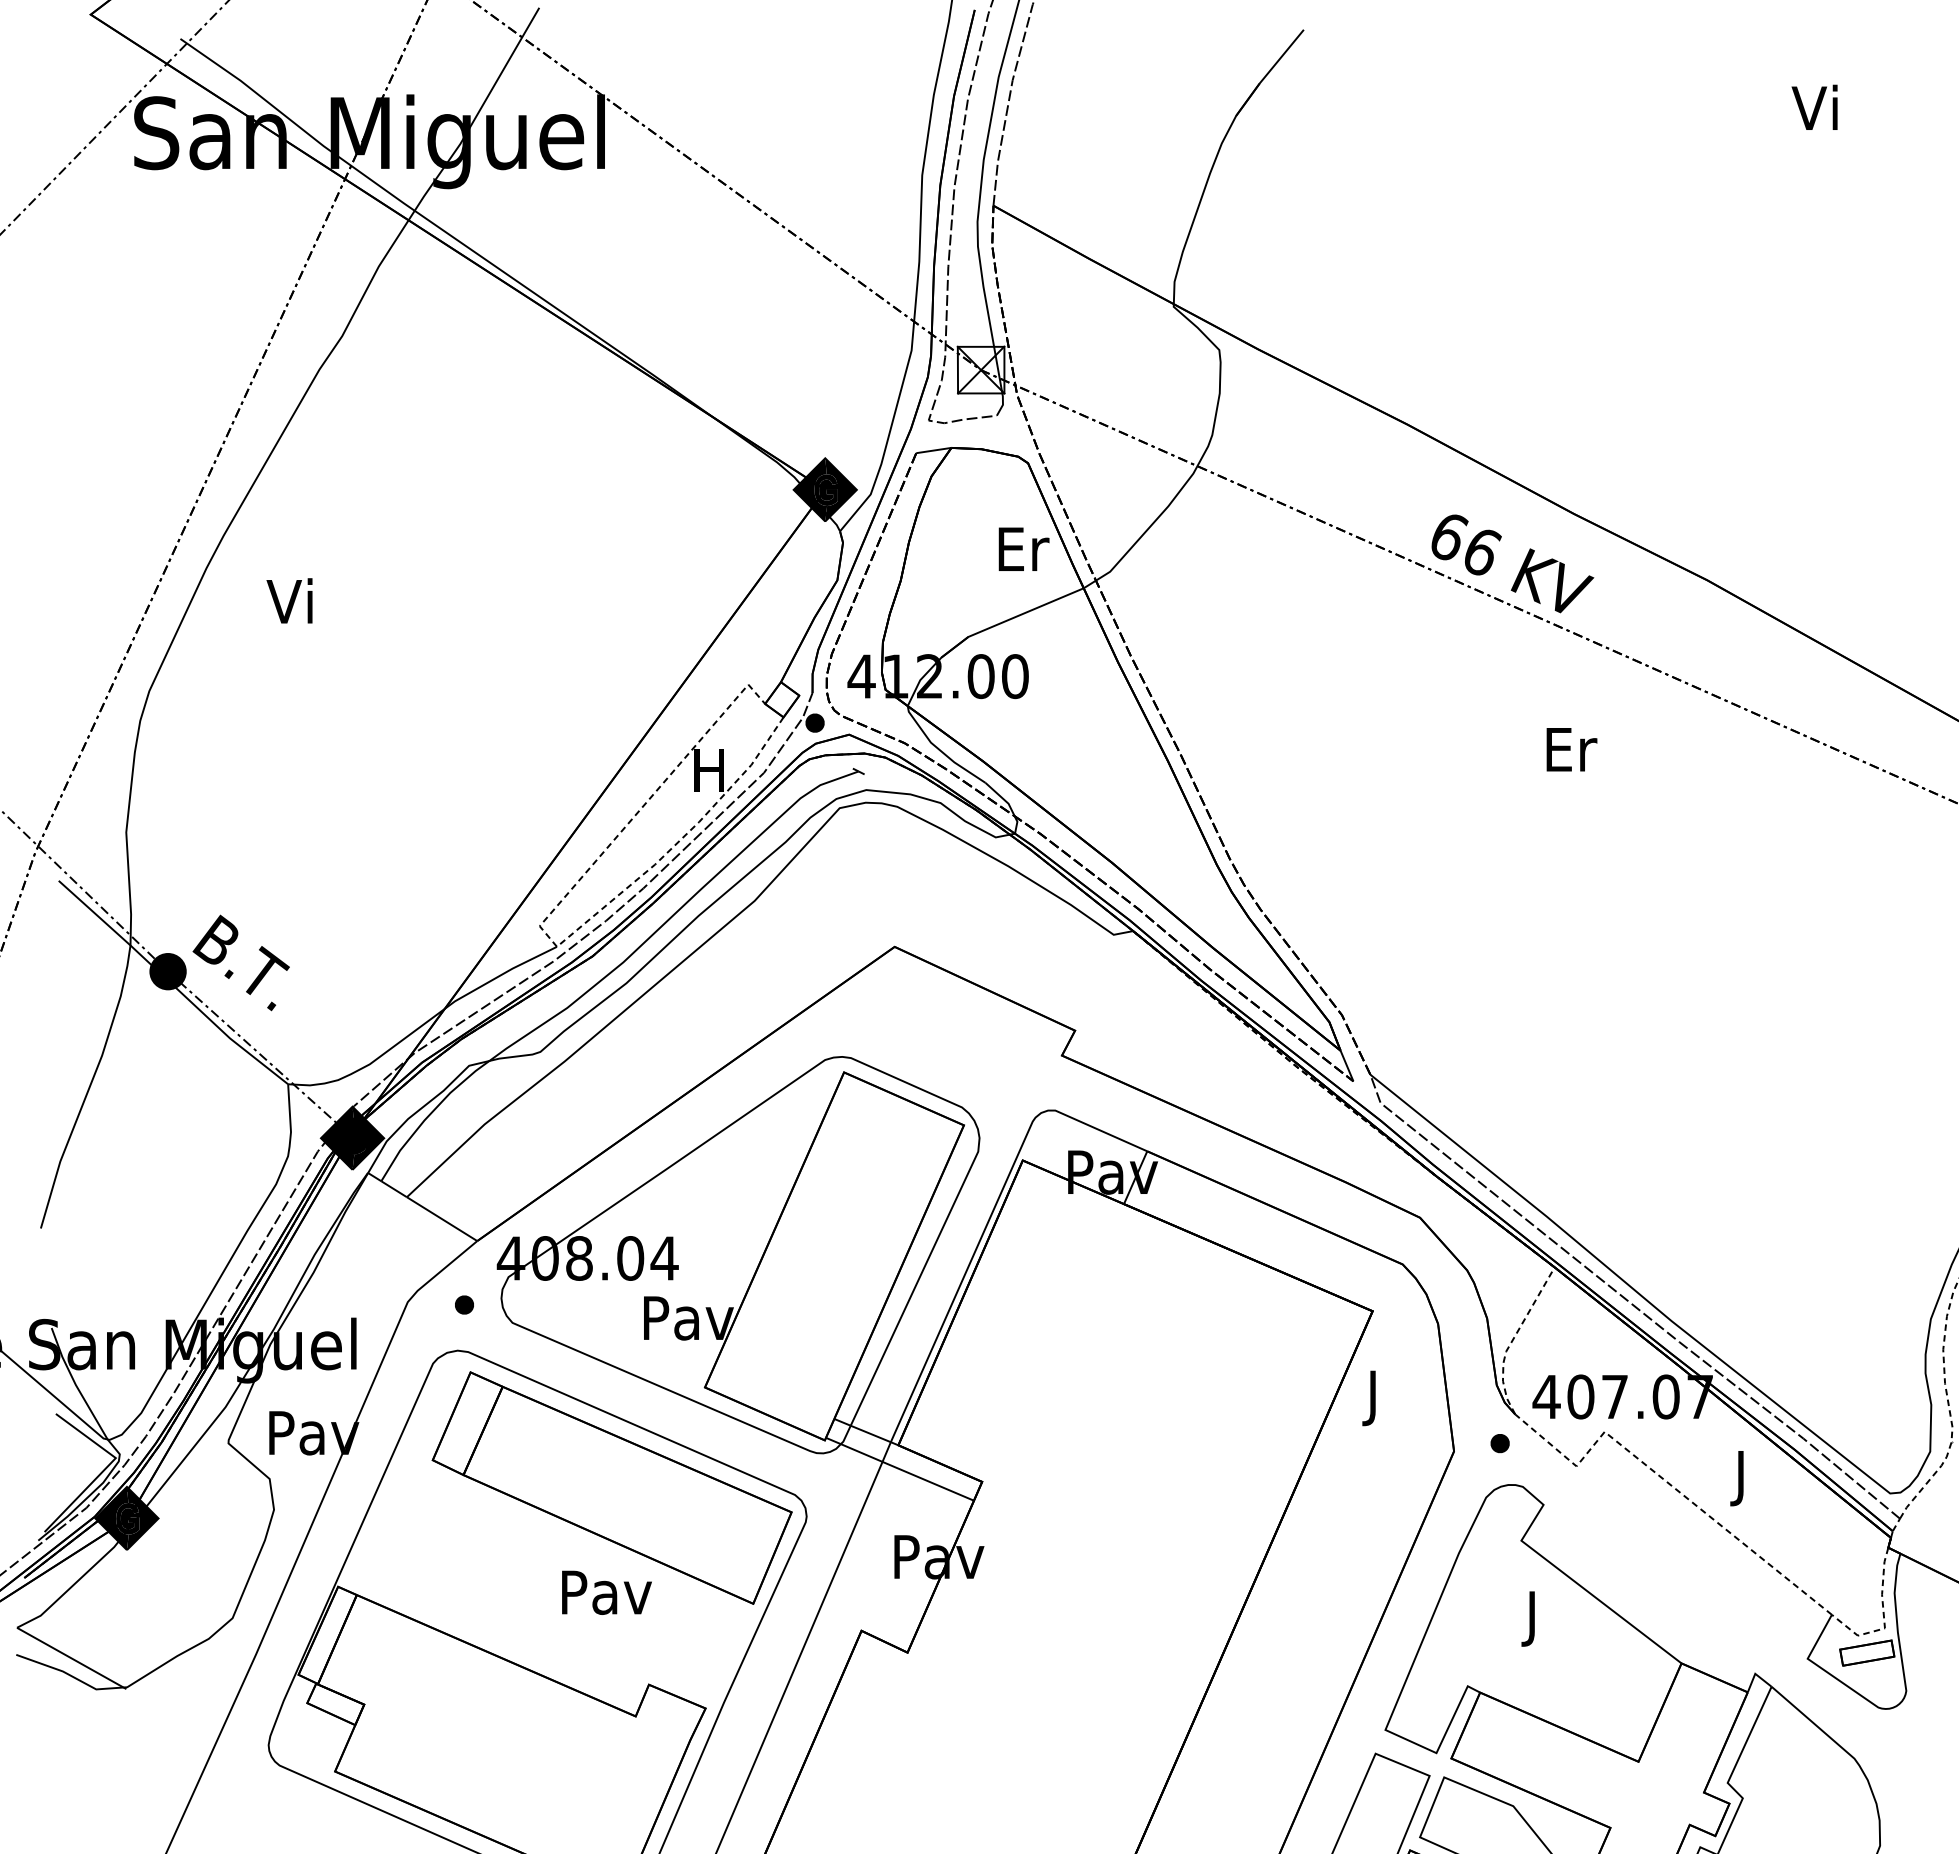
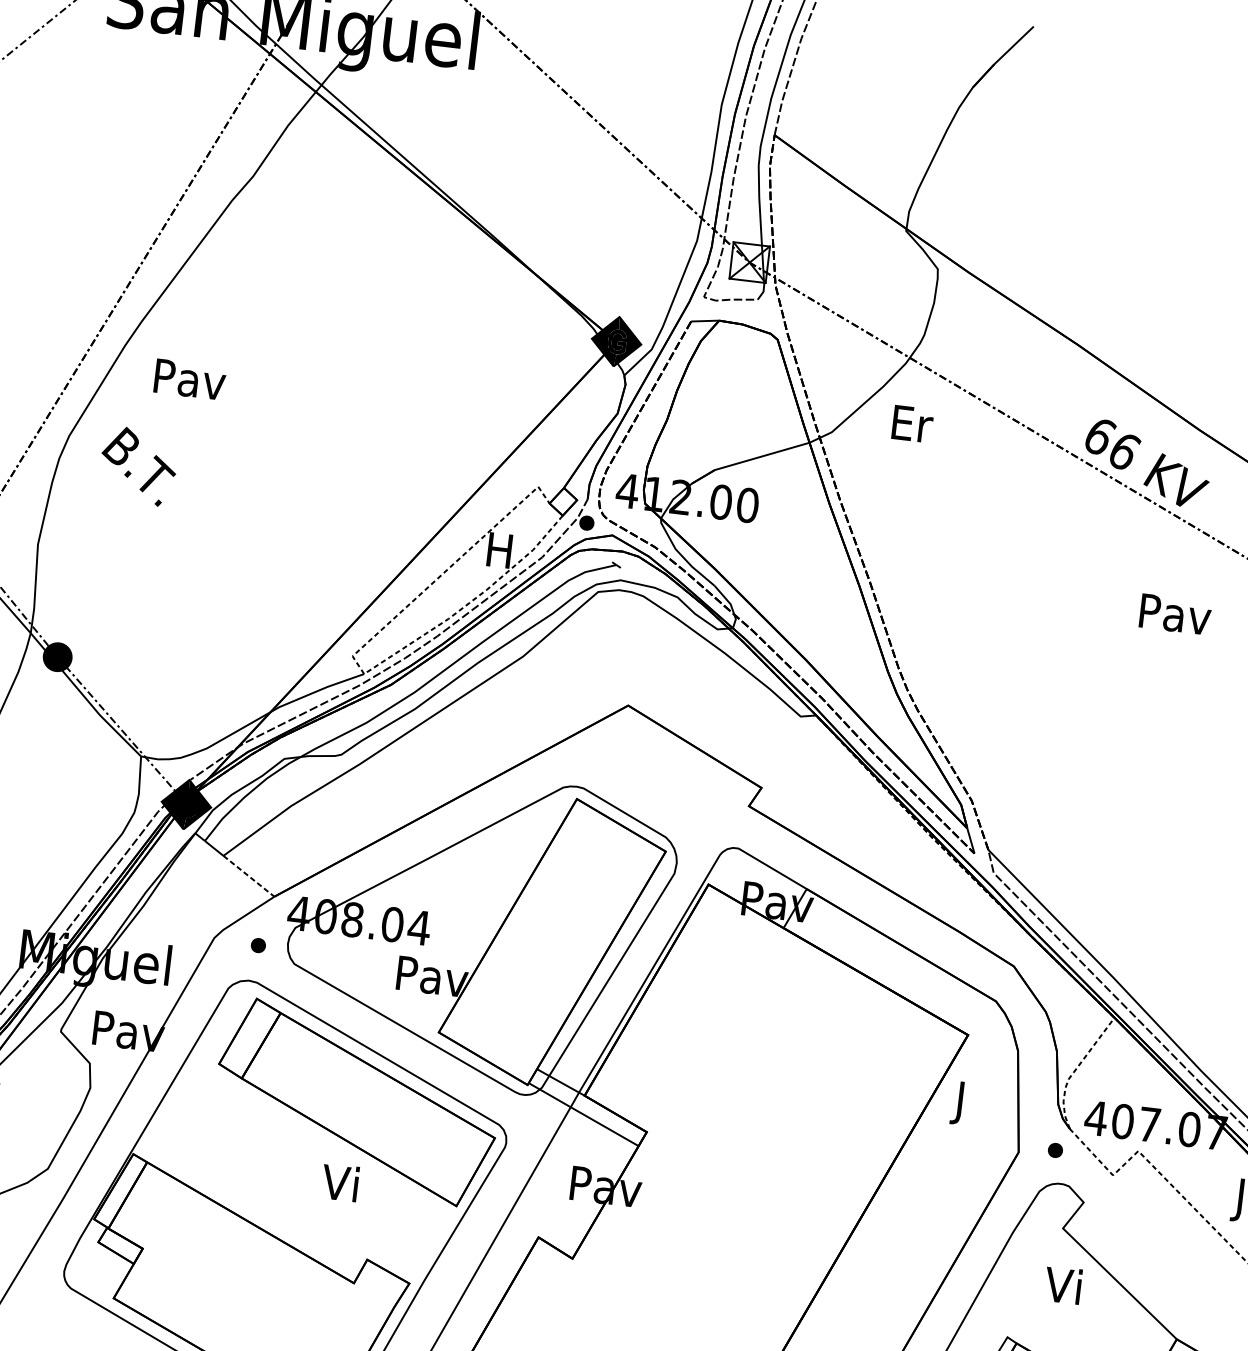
text: (1023, 548) -> (912, 423), moved
text: (293, 601) -> (190, 379), Vi -> Pav
text: (1571, 750) -> (1175, 615), Er -> Pav
text: (240, 962) -> (137, 465), moved
line: (442, 1219) -> (249, 876), solid -> dashed
text: (606, 1591) -> (342, 1182), Pav -> Vi
text: (1529, 1617) -> (1062, 1289), J -> Vi

